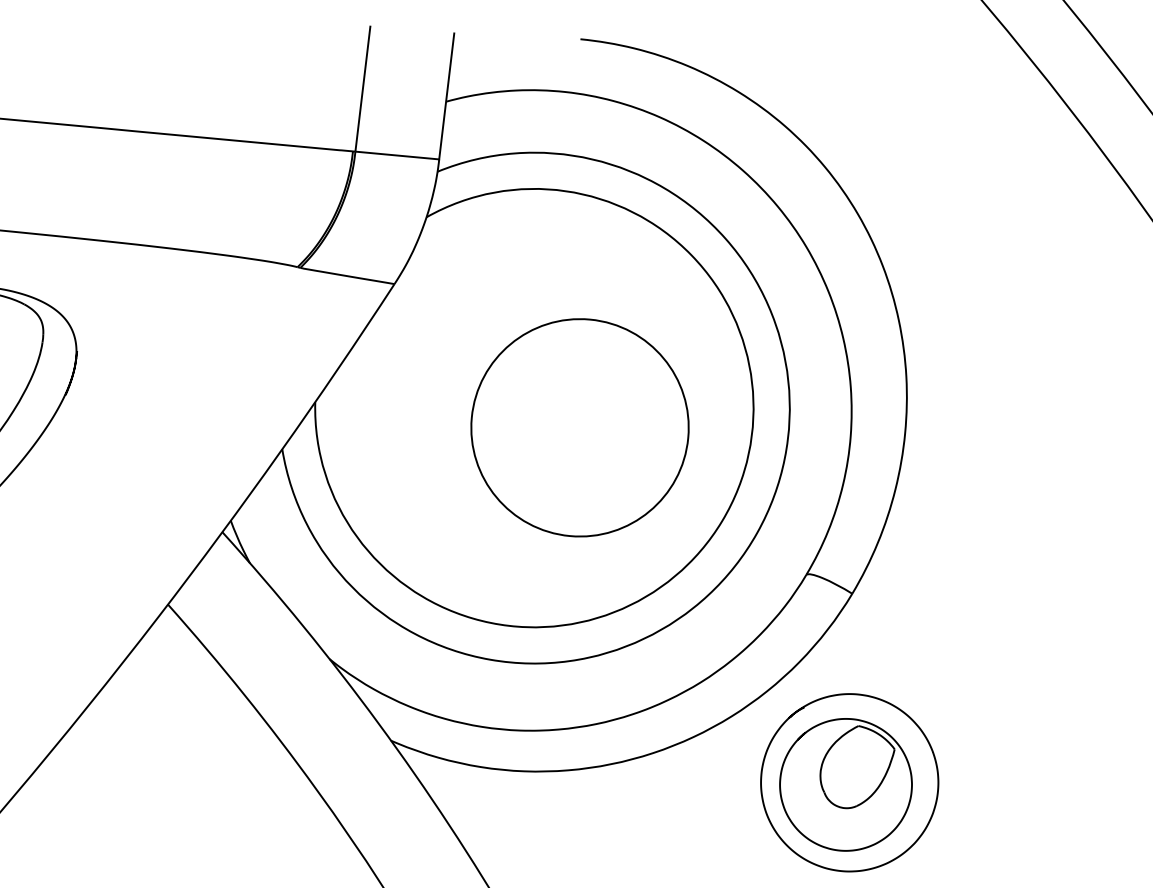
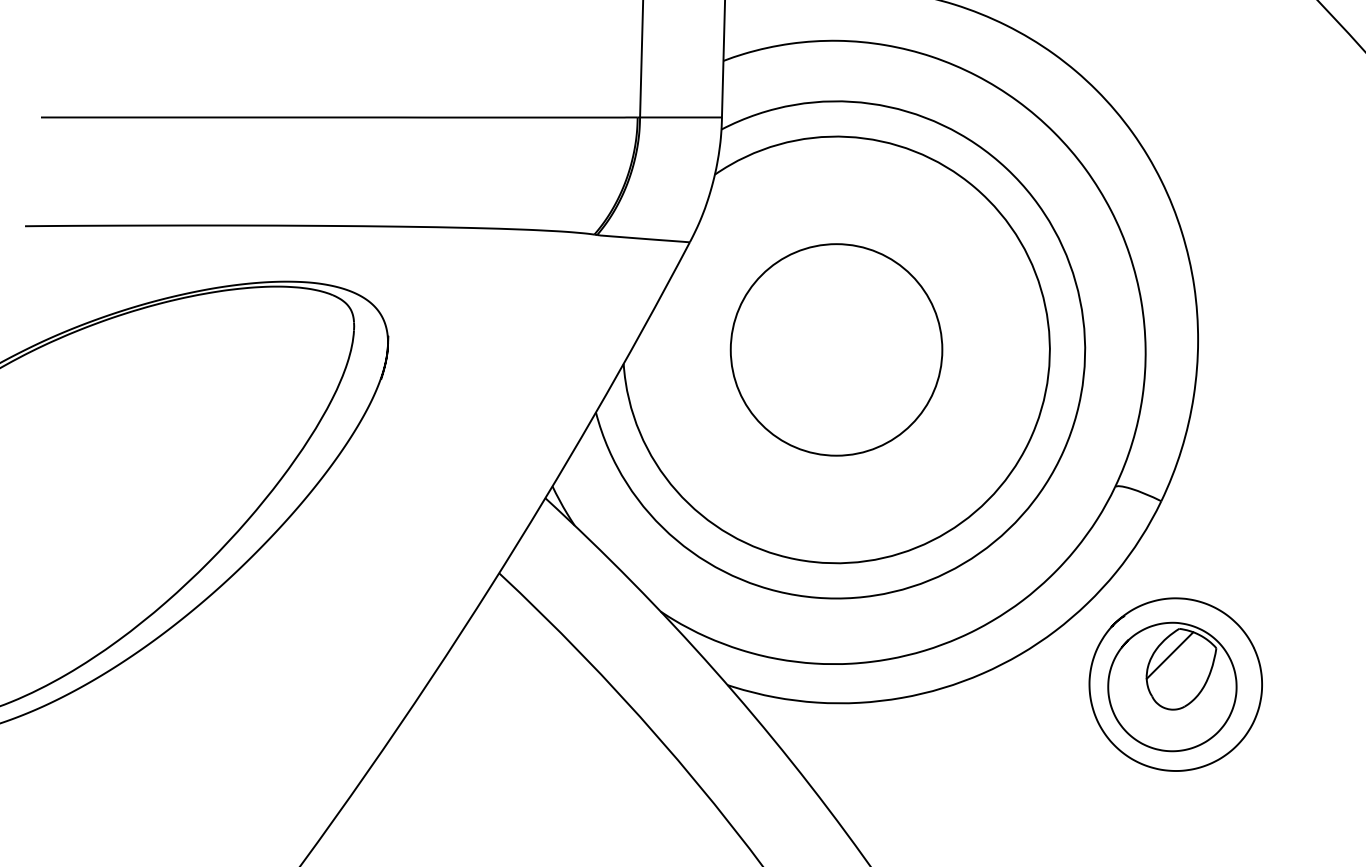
circle: (580, 427) -> (836, 349), moved
line: (846, 752) -> (1169, 655), added

